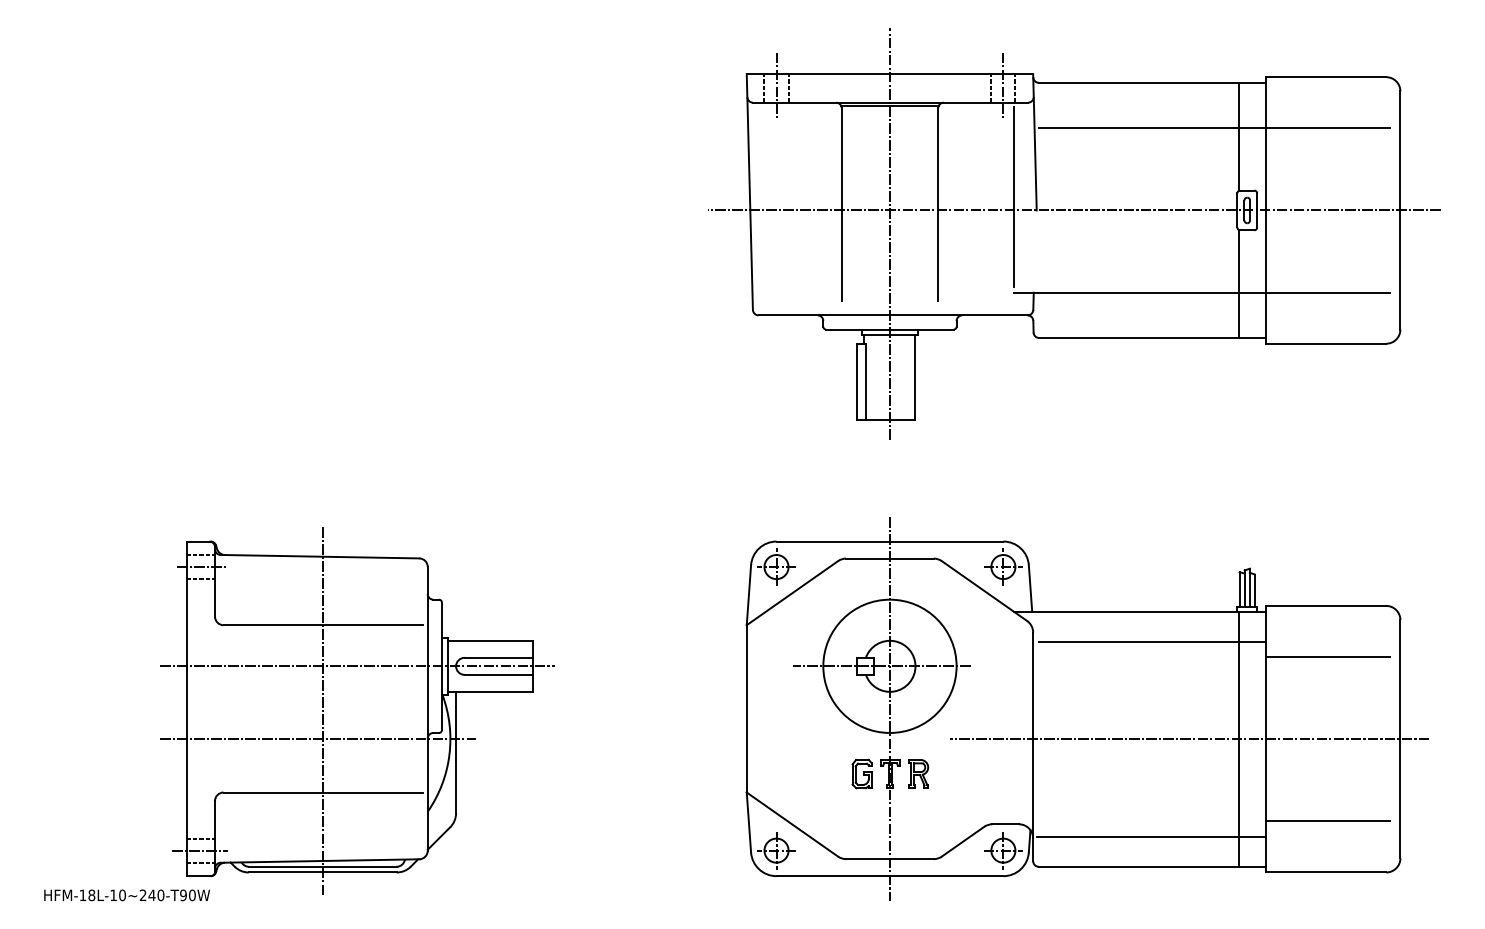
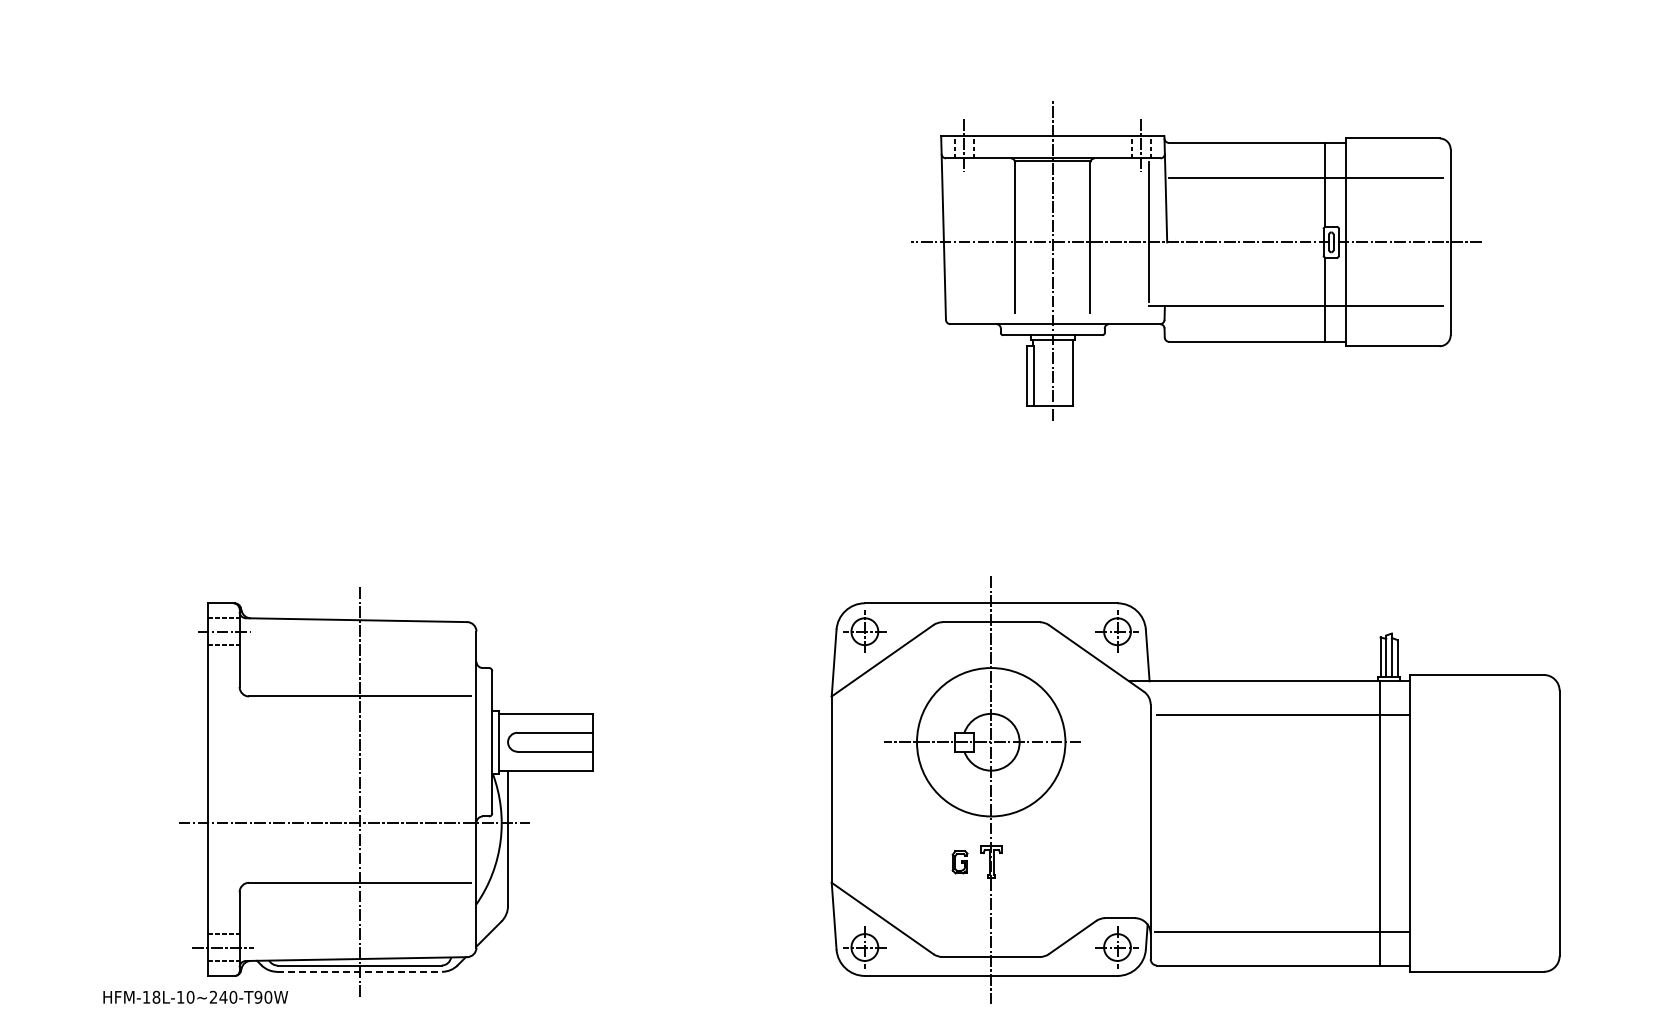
part: (1074, 233) -> (1196, 260), size x0.7
line: (1327, 656) -> (1478, 731), removed
line: (357, 666) -> (398, 742), removed
line: (1189, 739) -> (1324, 823), removed
part: (918, 773) -> (1023, 861), removed
part: (861, 774) -> (959, 862), size x0.7
line: (1327, 821) -> (1478, 914), removed
line: (323, 872) -> (360, 971), solid -> dashed
text: (126, 894) -> (195, 996), moved

